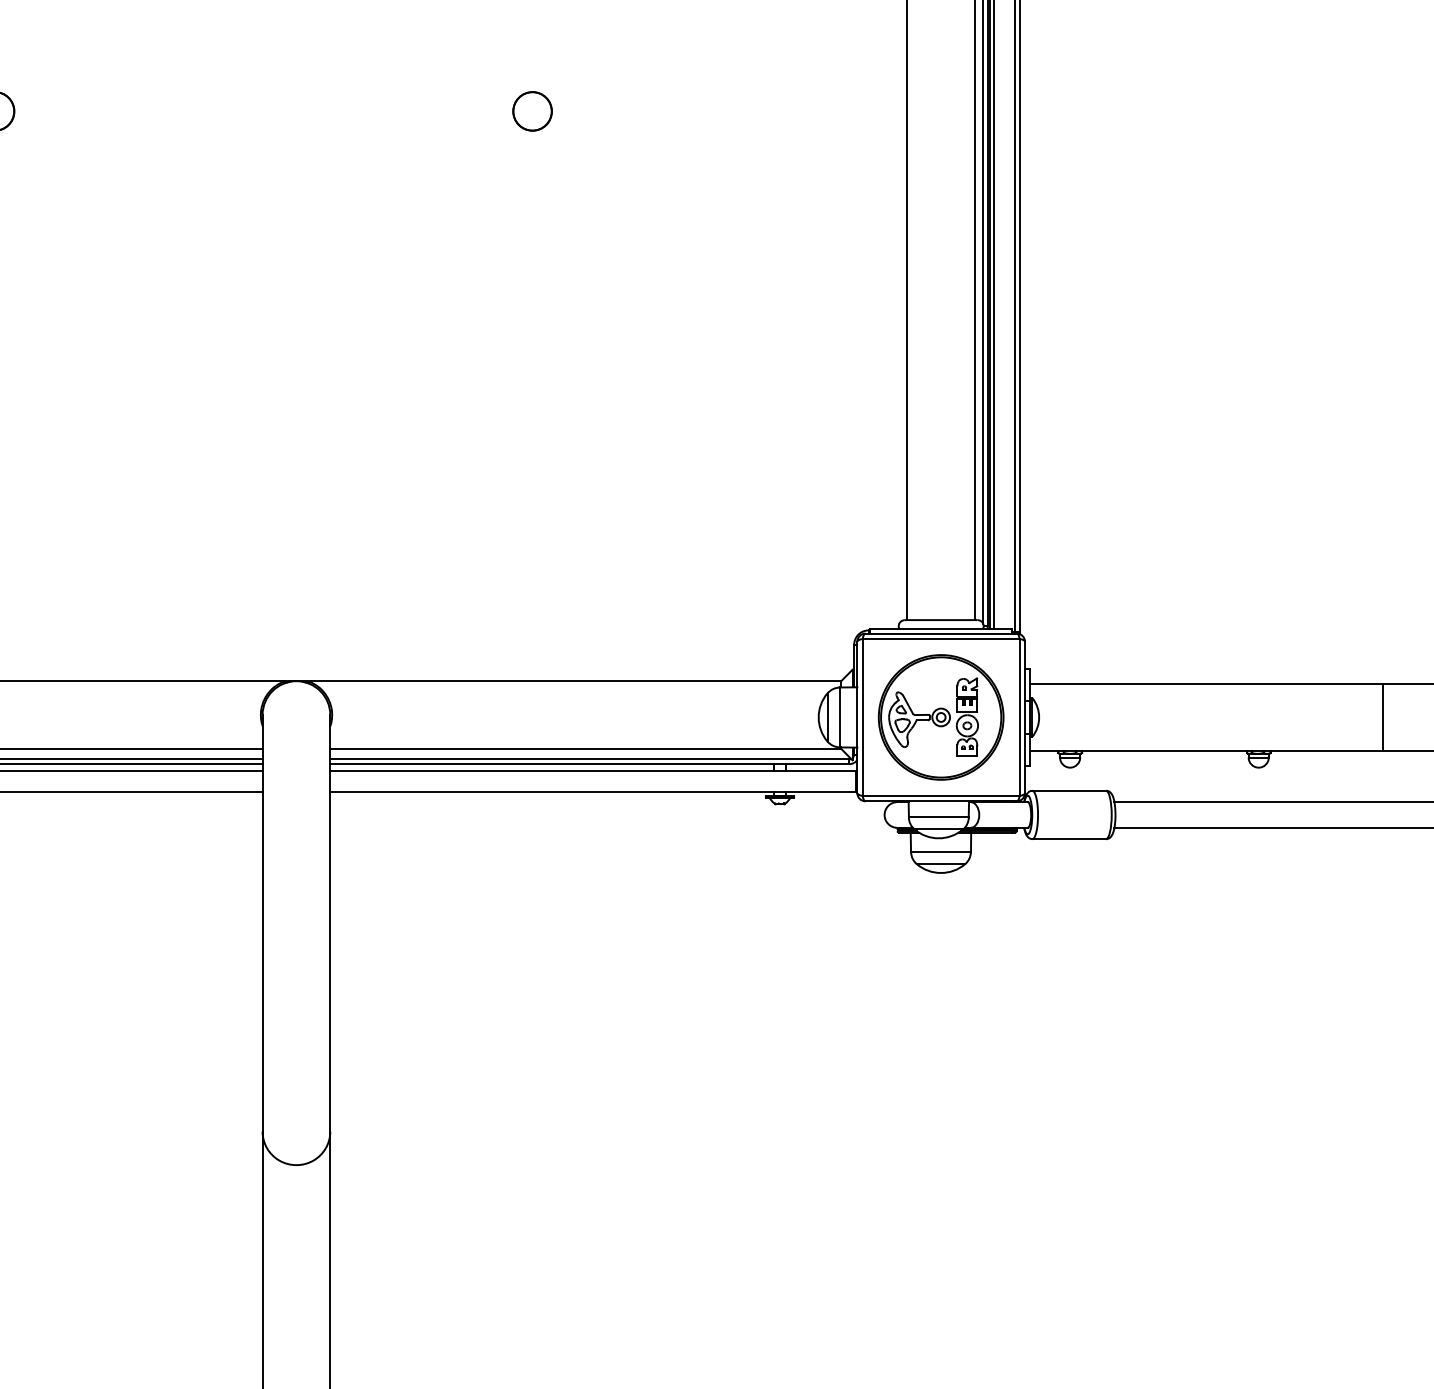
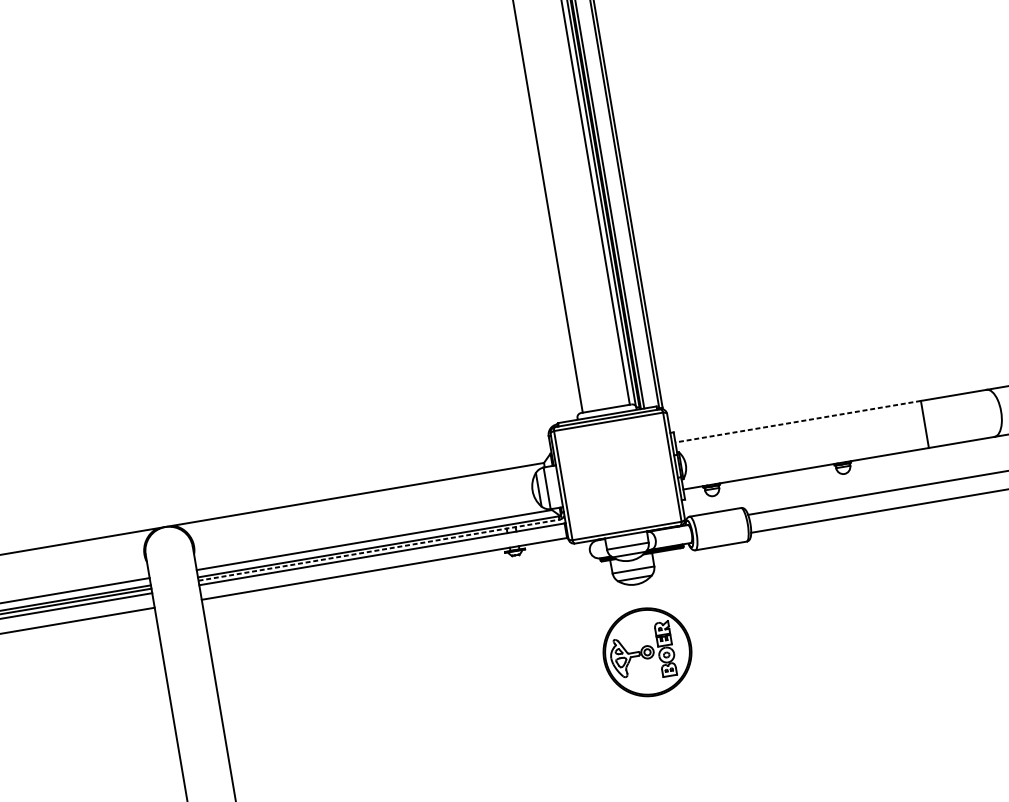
circle: (532, 111) -> (262, 103), removed
line: (1206, 683) -> (798, 421), solid -> dashed
part: (940, 717) -> (647, 652), moved
line: (589, 764) -> (378, 550), solid -> dashed

